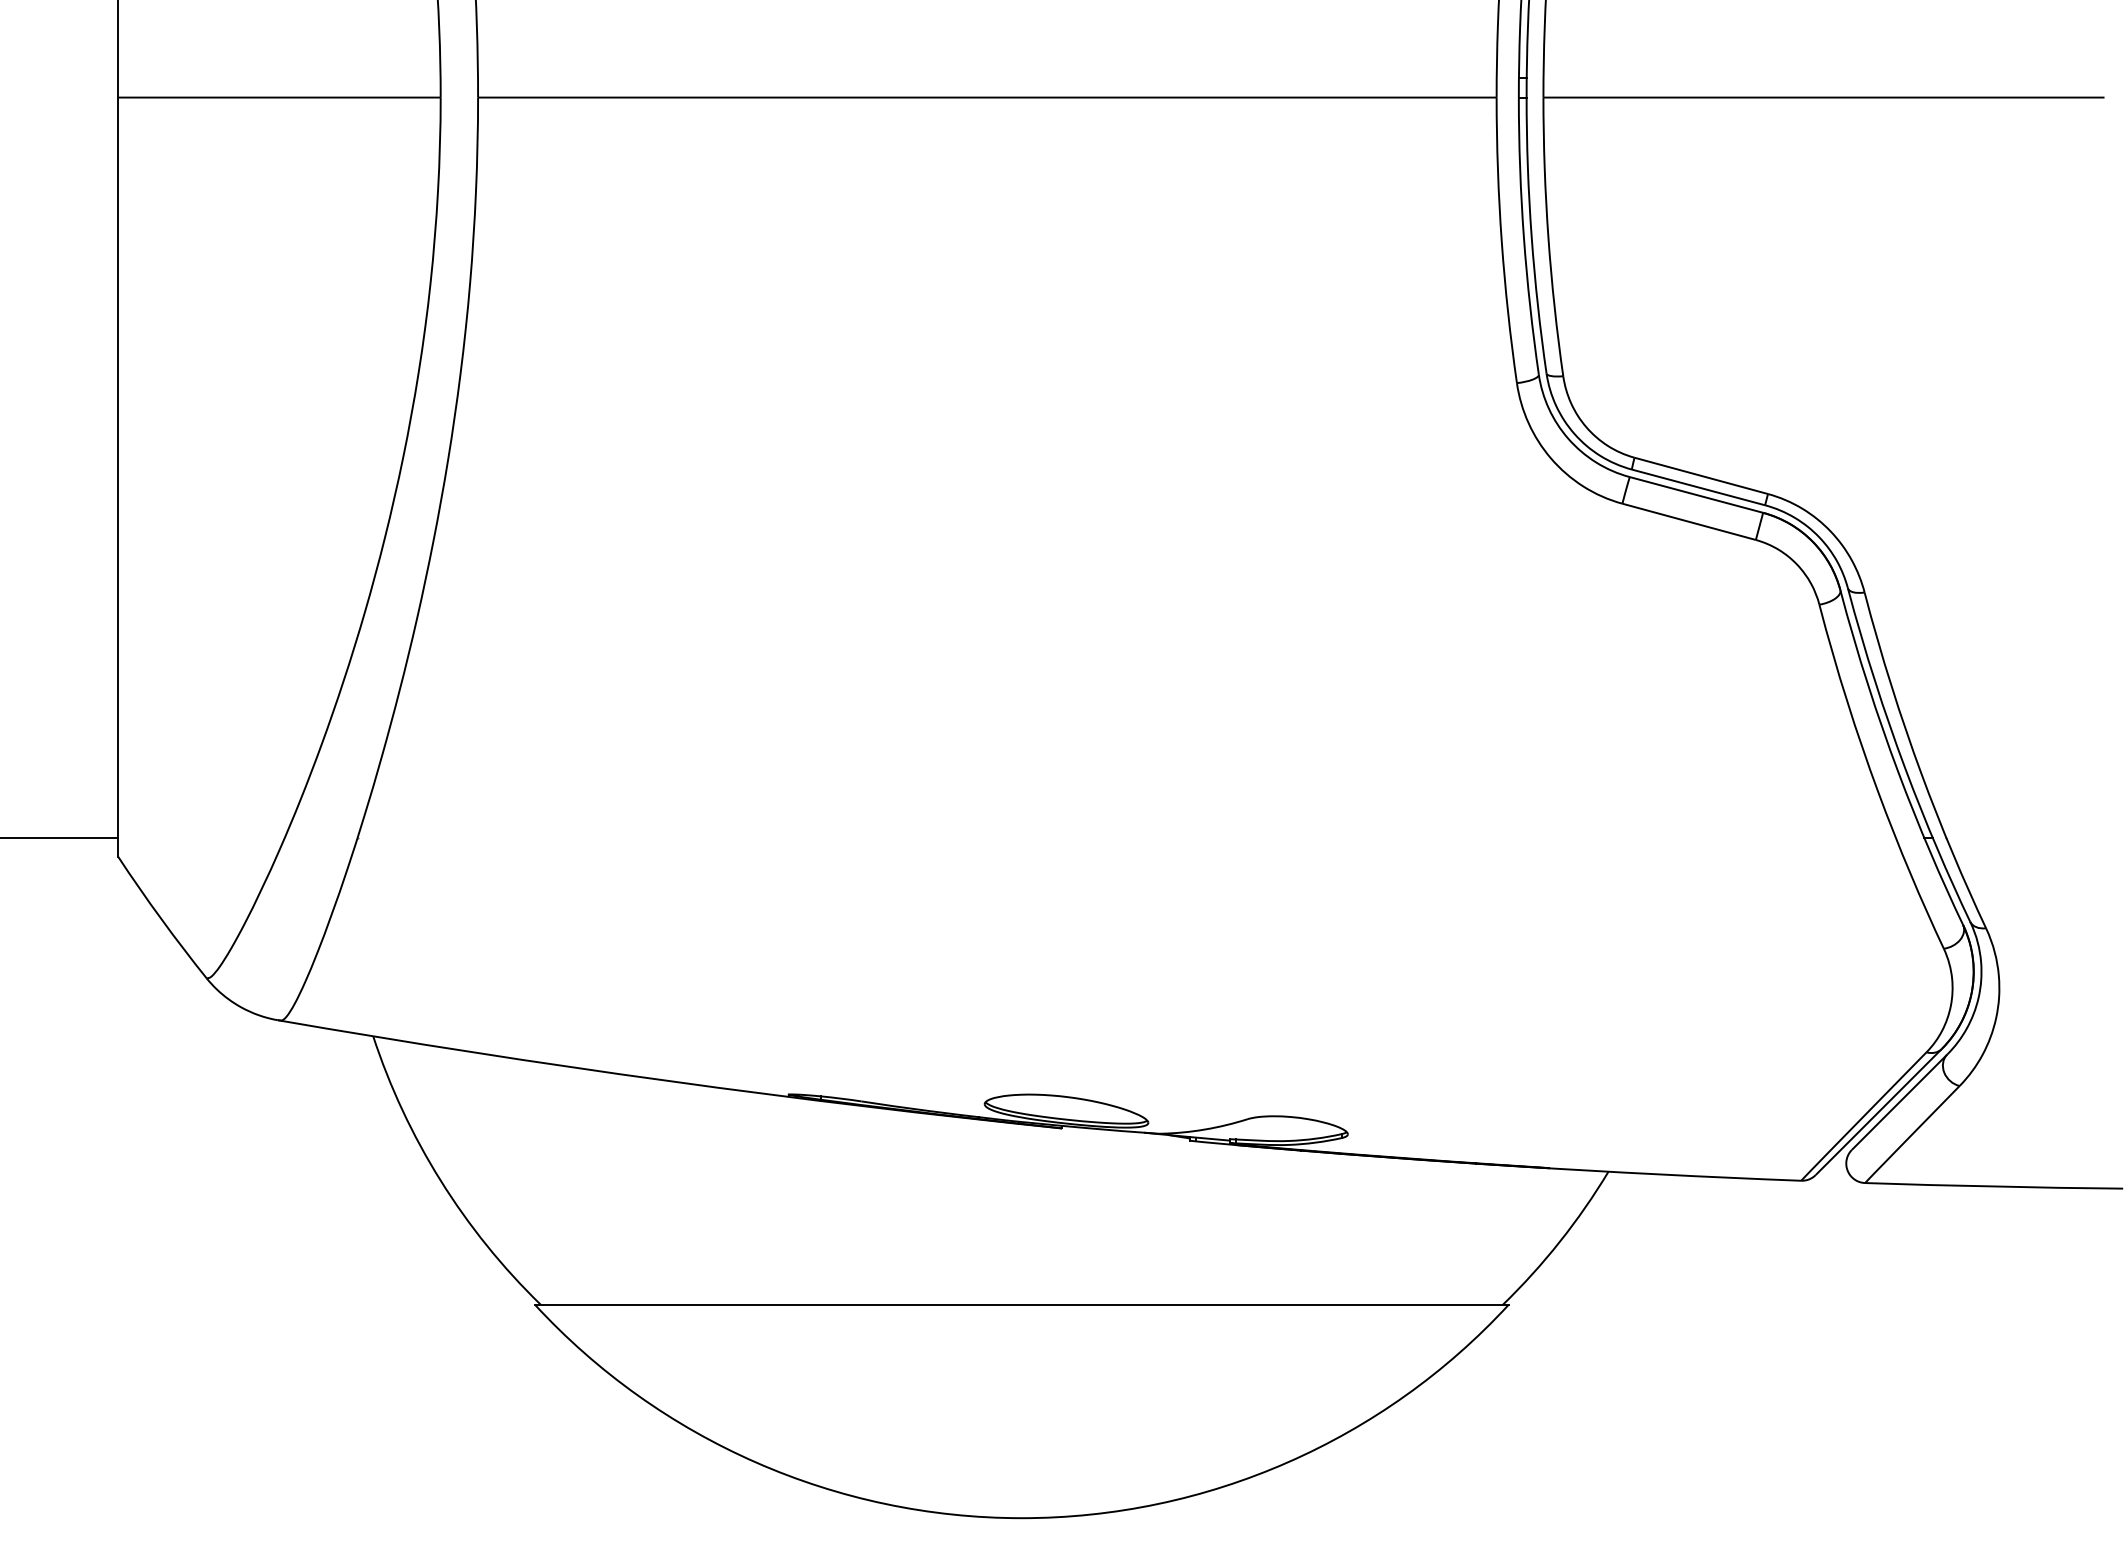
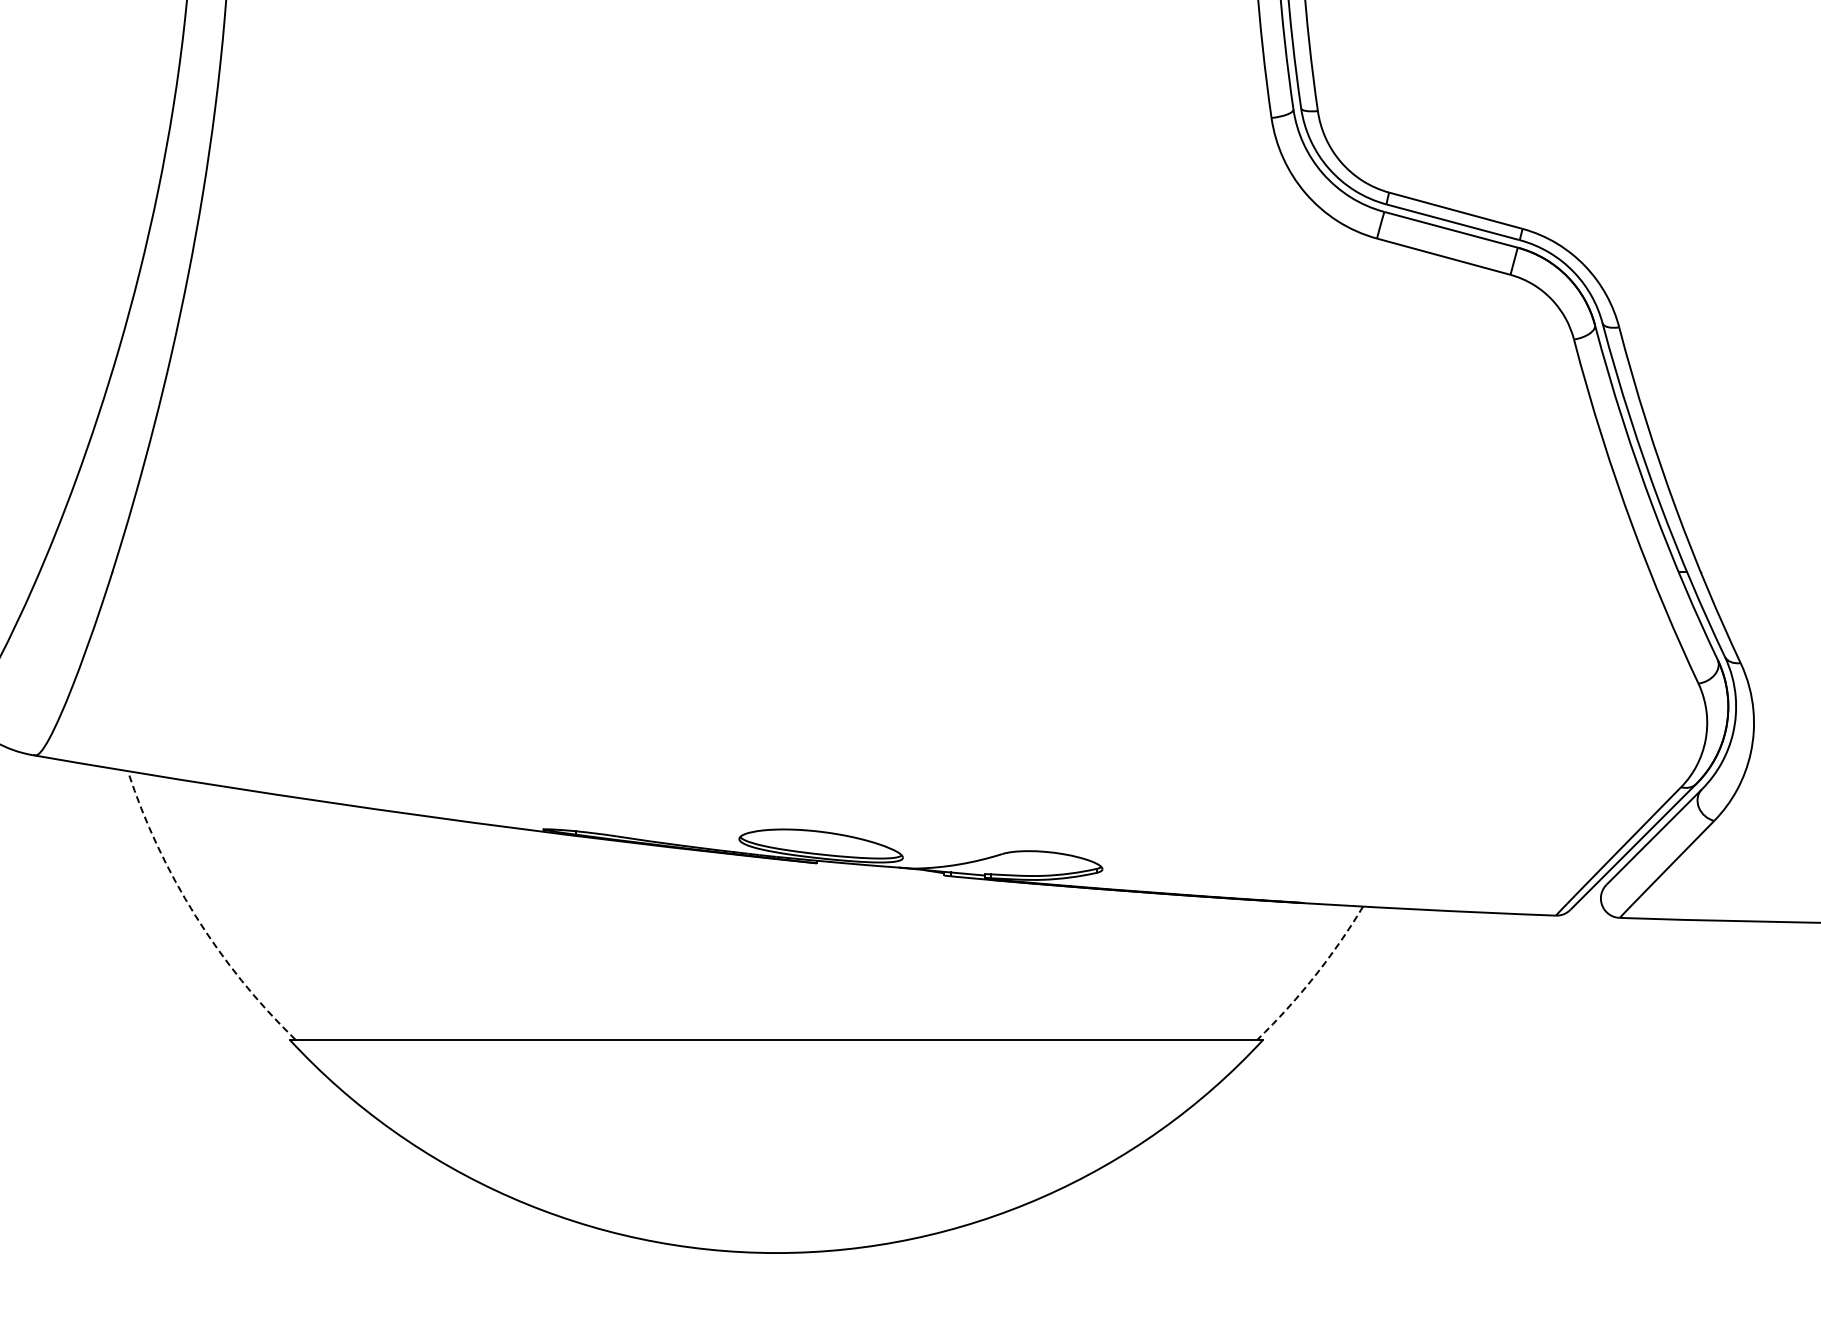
arc: (440, 1180) -> (195, 915), solid -> dashed
arc: (1559, 1241) -> (1314, 976), solid -> dashed

